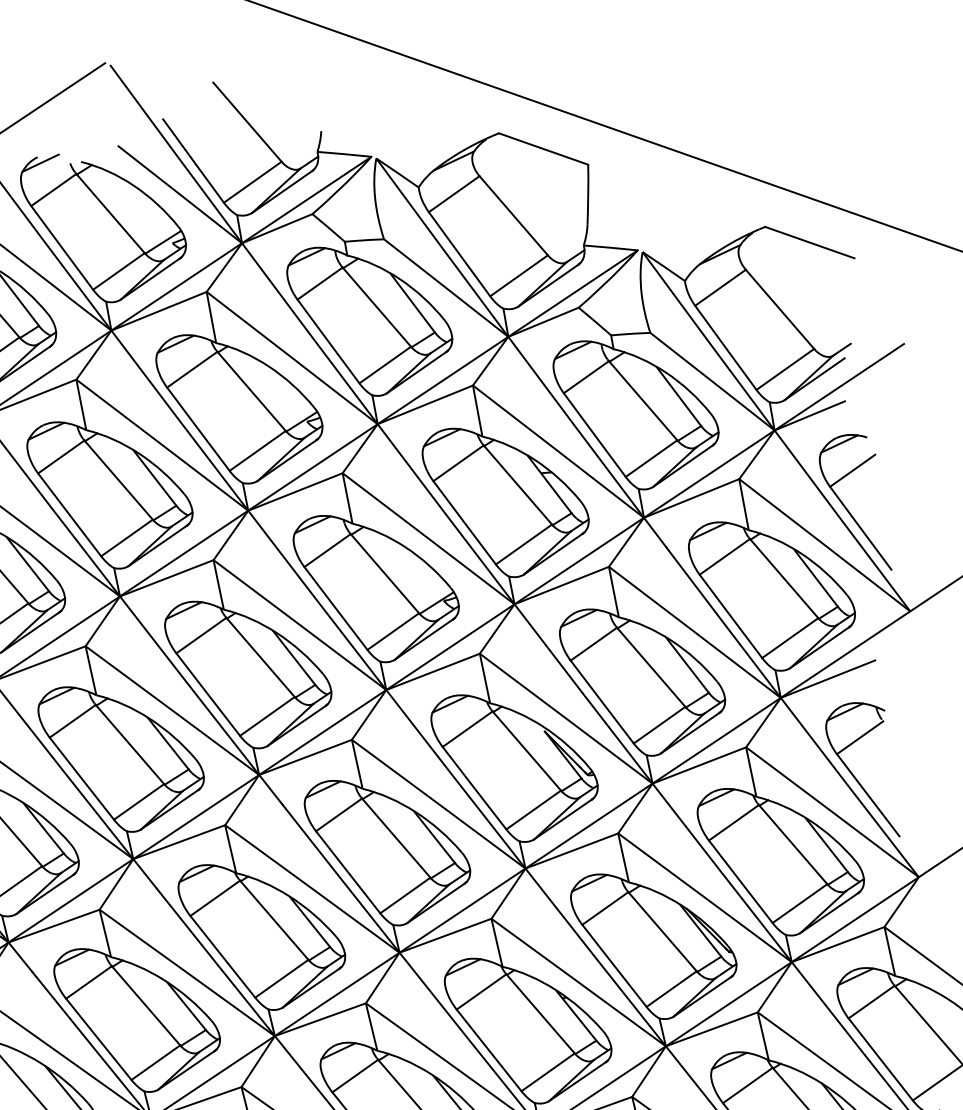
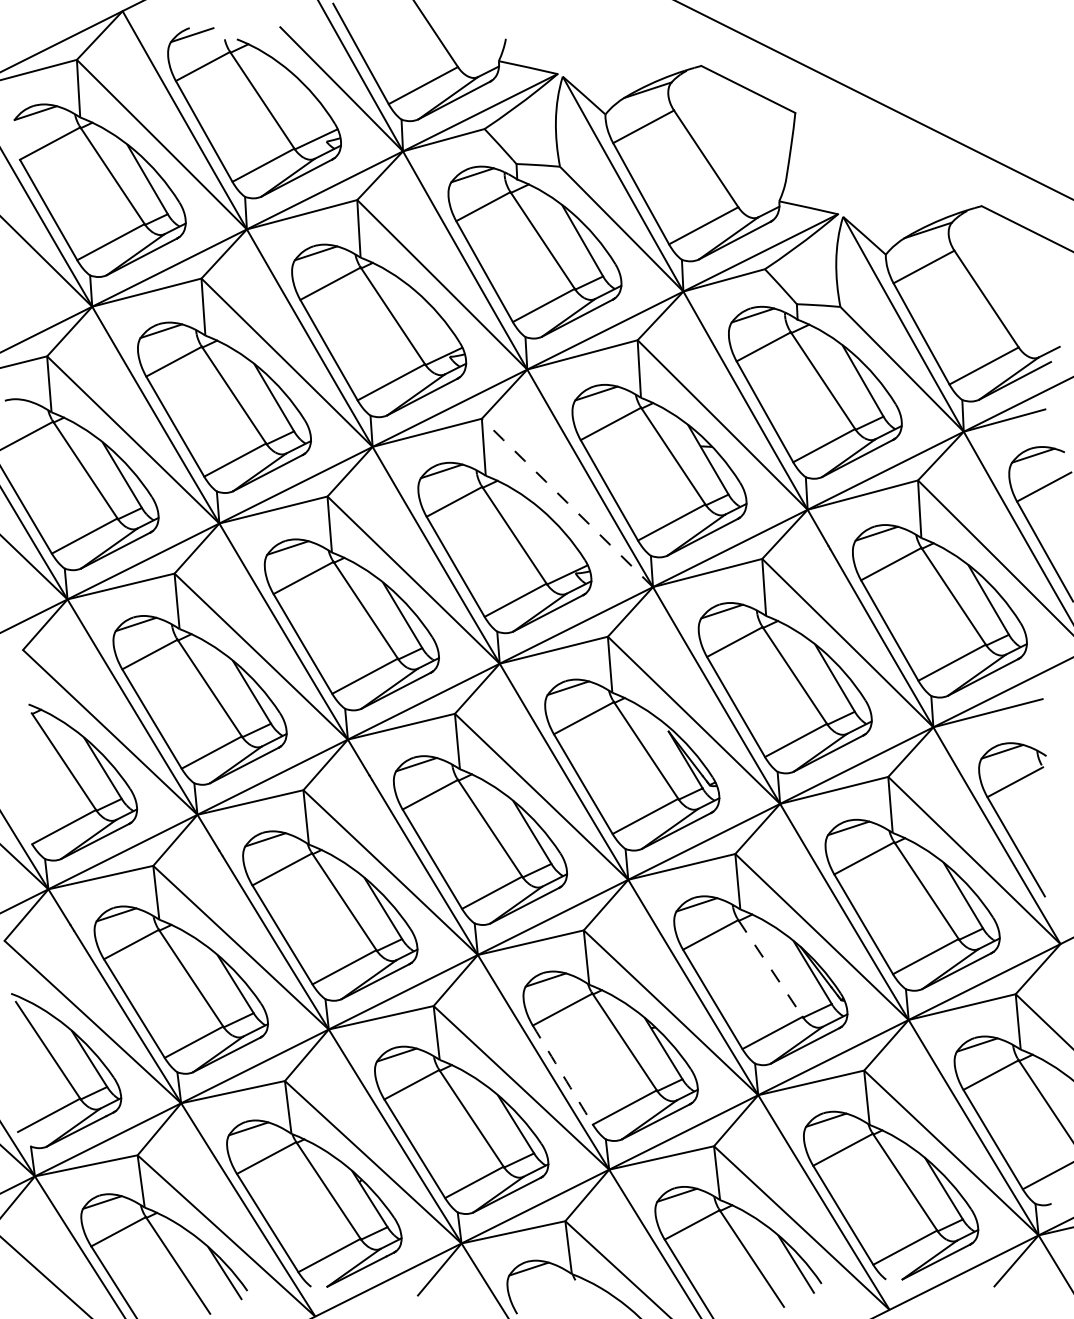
arc: (428, 538) -> (567, 502), solid -> dashed
line: (662, 931) -> (770, 968), solid -> dashed
arc: (488, 1050) -> (562, 1075), solid -> dashed

